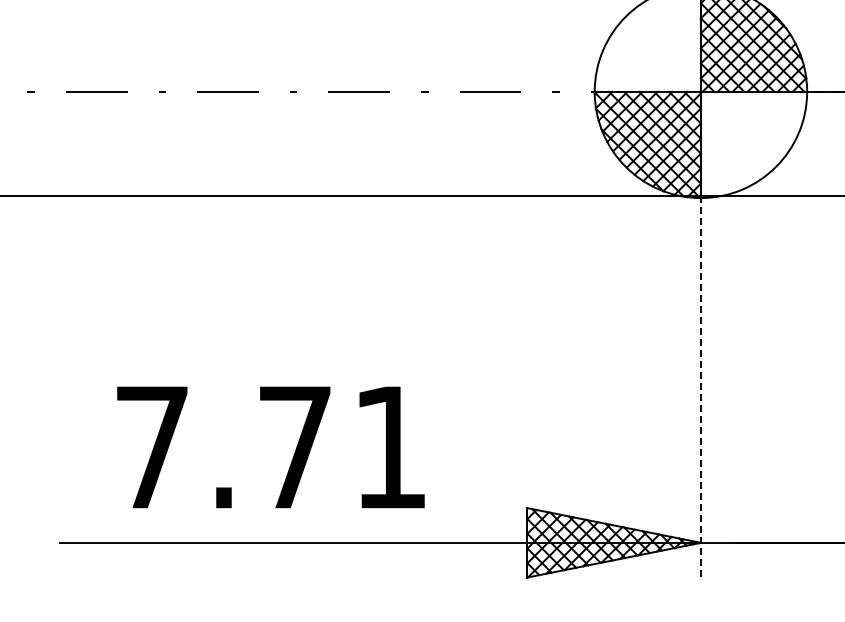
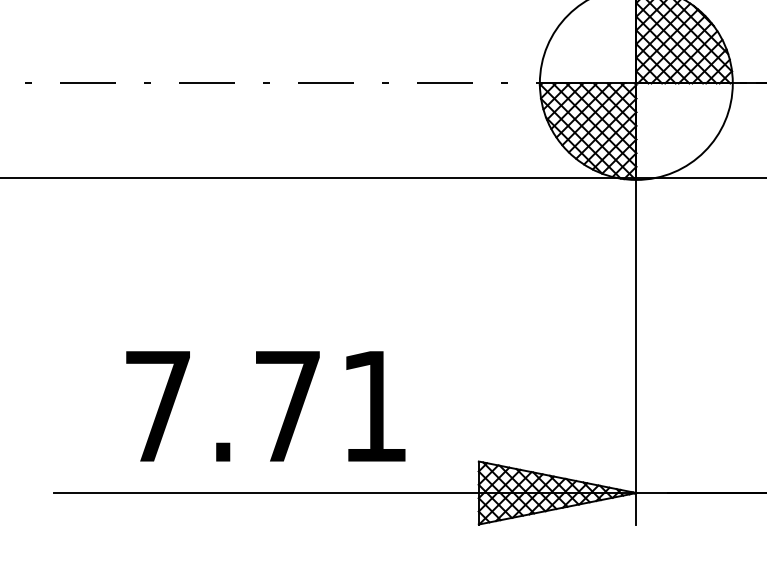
line: (700, 386) -> (635, 351), dashed -> solid
text: (270, 447) -> (265, 406), moved

